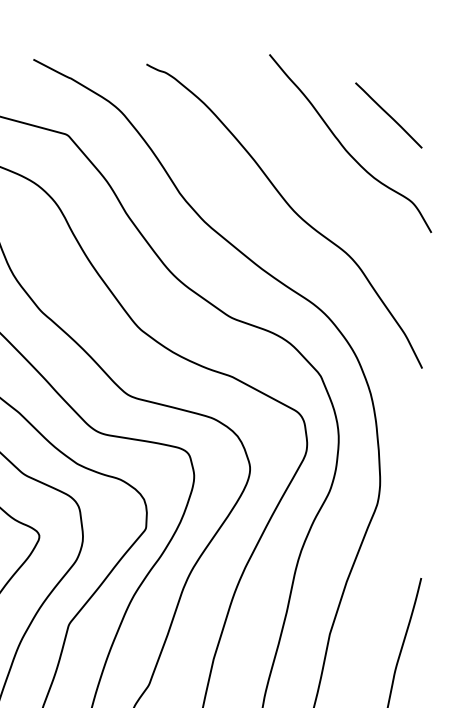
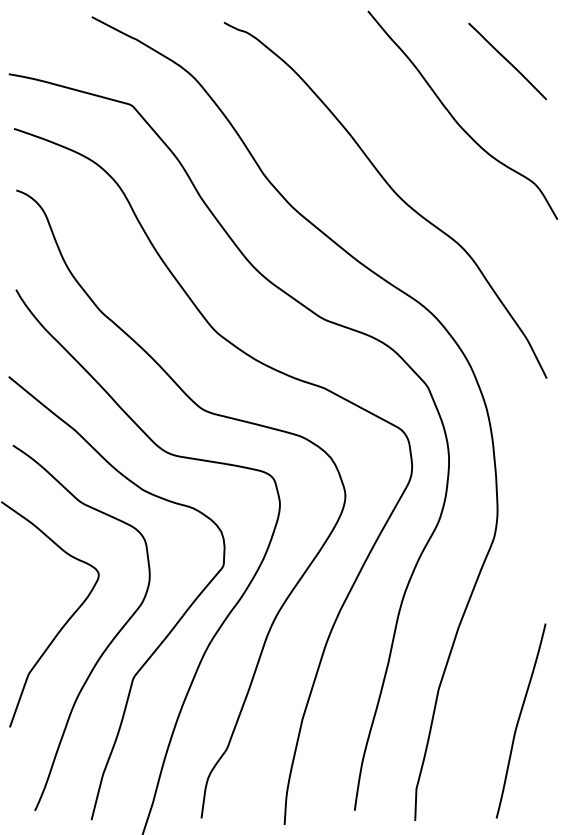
line: (388, 114) -> (507, 60), moved

